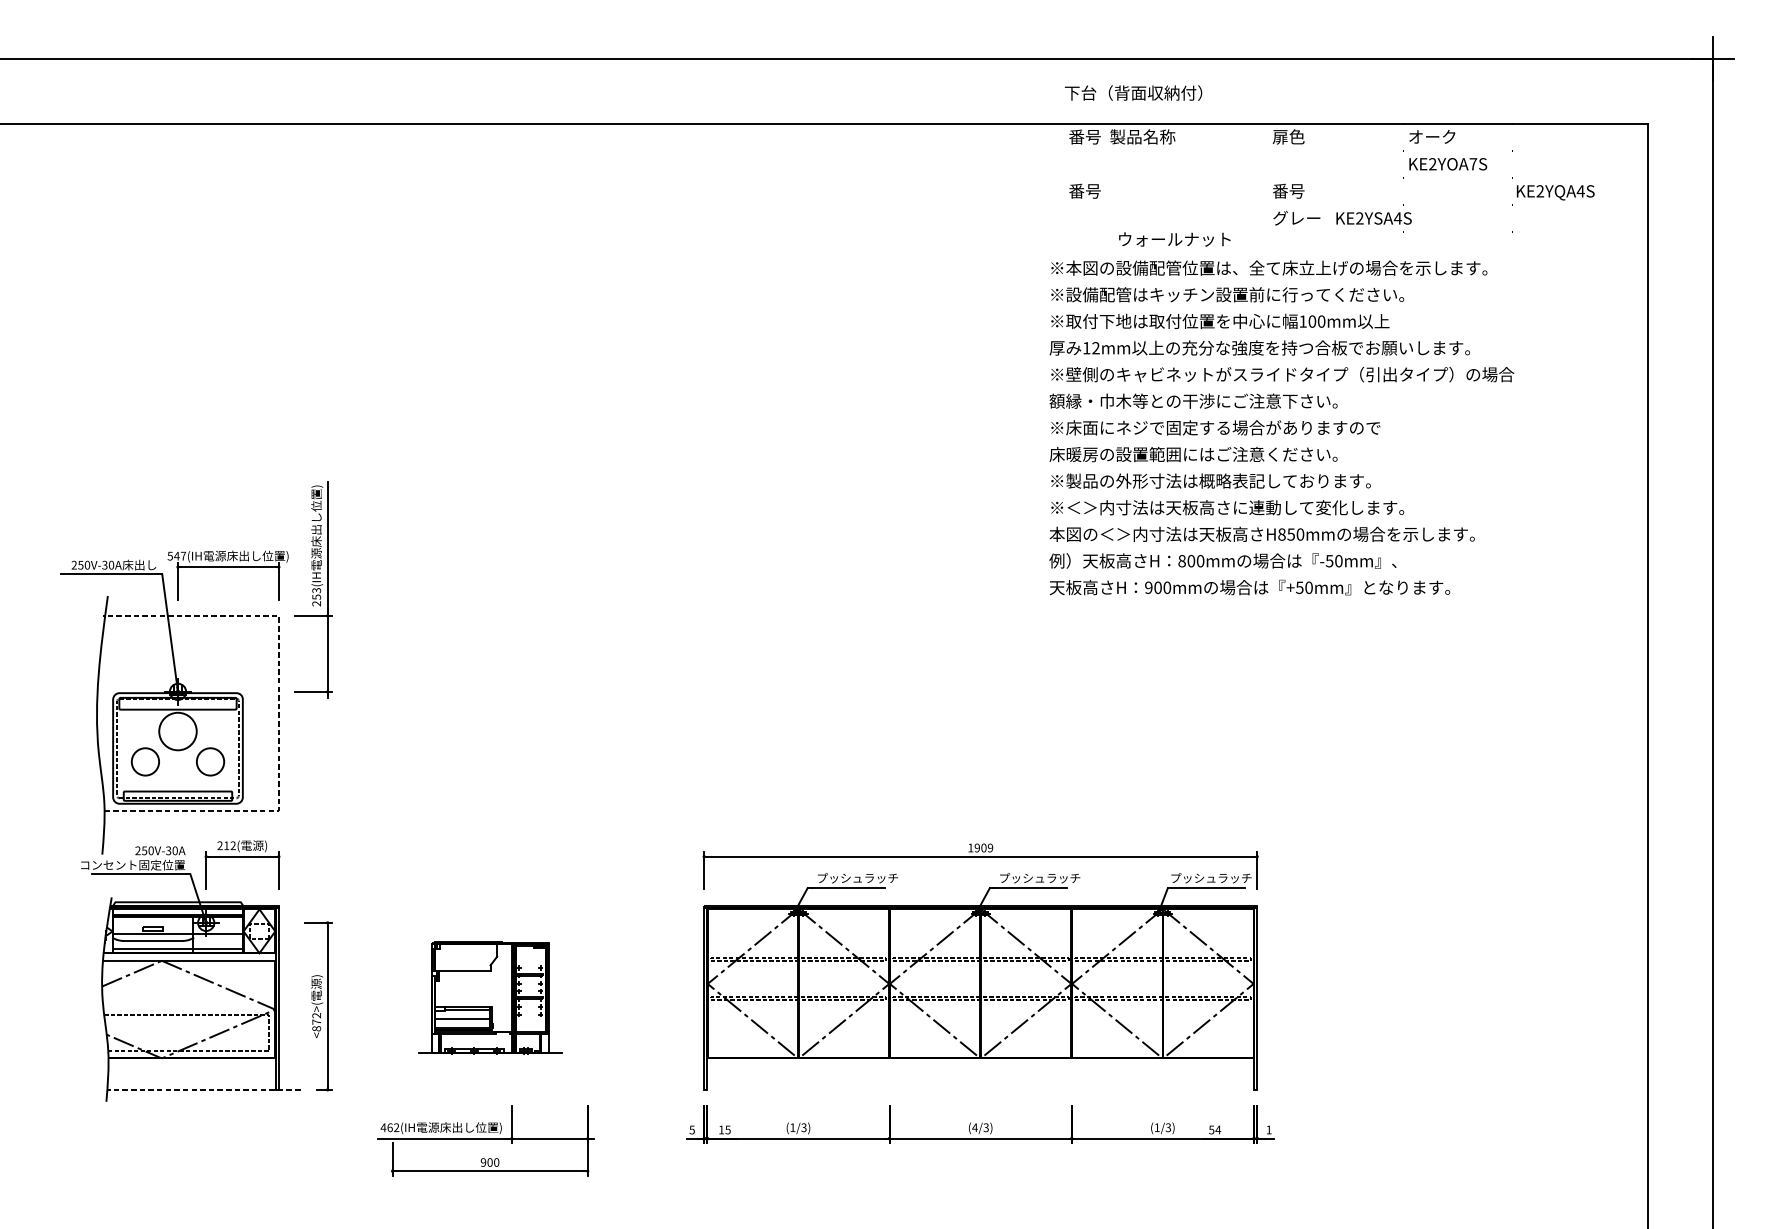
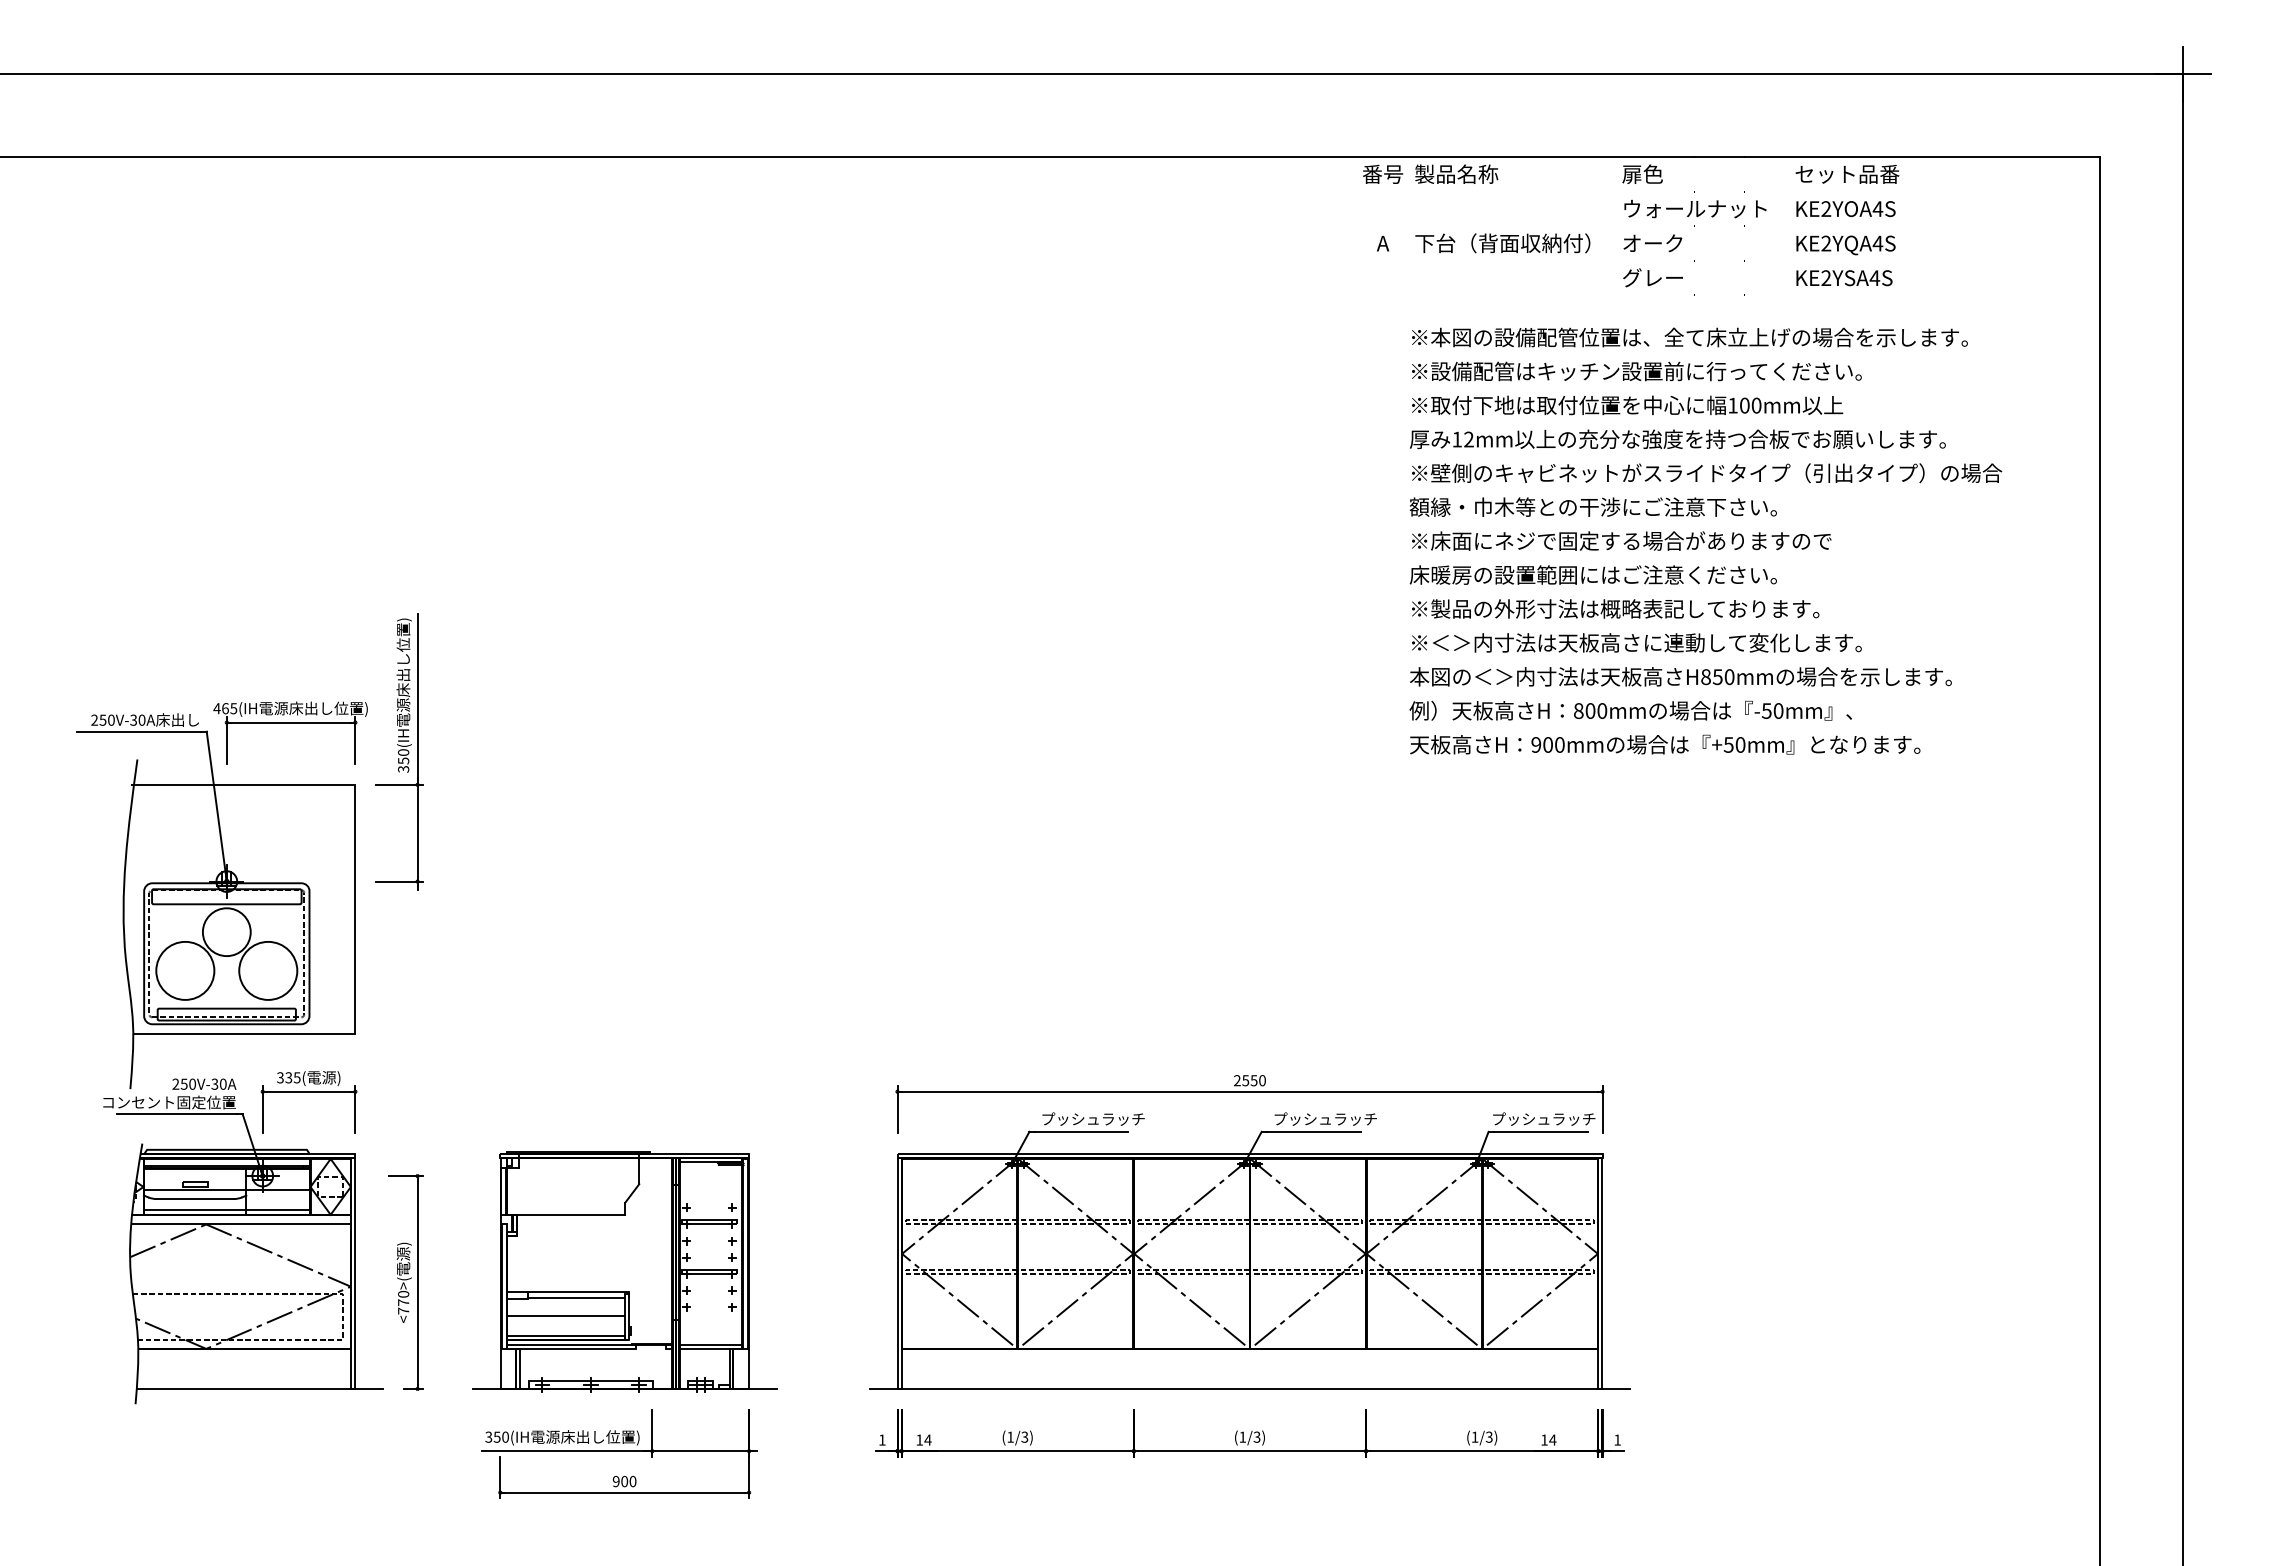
text: (1133, 93) -> (1502, 243), moved
text: (1449, 136) -> (1847, 173), オーク -> セット品番
text: (1472, 163) -> (1877, 208), KE2YOA7S -> KE2YOA4S
text: (1085, 191) -> (1383, 243), 番号 -> A
text: (1296, 191) -> (1652, 243), 番号 -> オーク
text: (1555, 192) -> (1845, 245), moved
text: (1374, 218) -> (1844, 278), moved
text: (1174, 239) -> (1695, 208), moved
text: (1281, 427) -> (1705, 540), moved
text: (176, 556) -> (225, 708), 547 -> 465
text: (316, 596) -> (403, 760), 253 -> 350
line: (278, 712) -> (355, 907), dashed -> solid
circle: (145, 761) -> (185, 970), size x1.67
circle: (210, 761) -> (268, 970), size x1.67
text: (226, 845) -> (288, 1077), 212( -> 335(
text: (980, 847) -> (1249, 1080), 1909 -> 2550
part: (489, 997) -> (624, 1271), size x1.67
text: (316, 1022) -> (403, 1302), <872> -> <770>
line: (203, 1089) -> (259, 1388), dashed -> solid
line: (980, 1089) -> (1249, 1388), added
text: (389, 1127) -> (496, 1436), 462 -> 350
text: (974, 1127) -> (1242, 1436), (4/3) -> (1/3)
text: (691, 1129) -> (881, 1439), 5 -> 1
text: (727, 1129) -> (927, 1439), 15 -> 14
text: (1211, 1129) -> (1544, 1439), 54 -> 14

